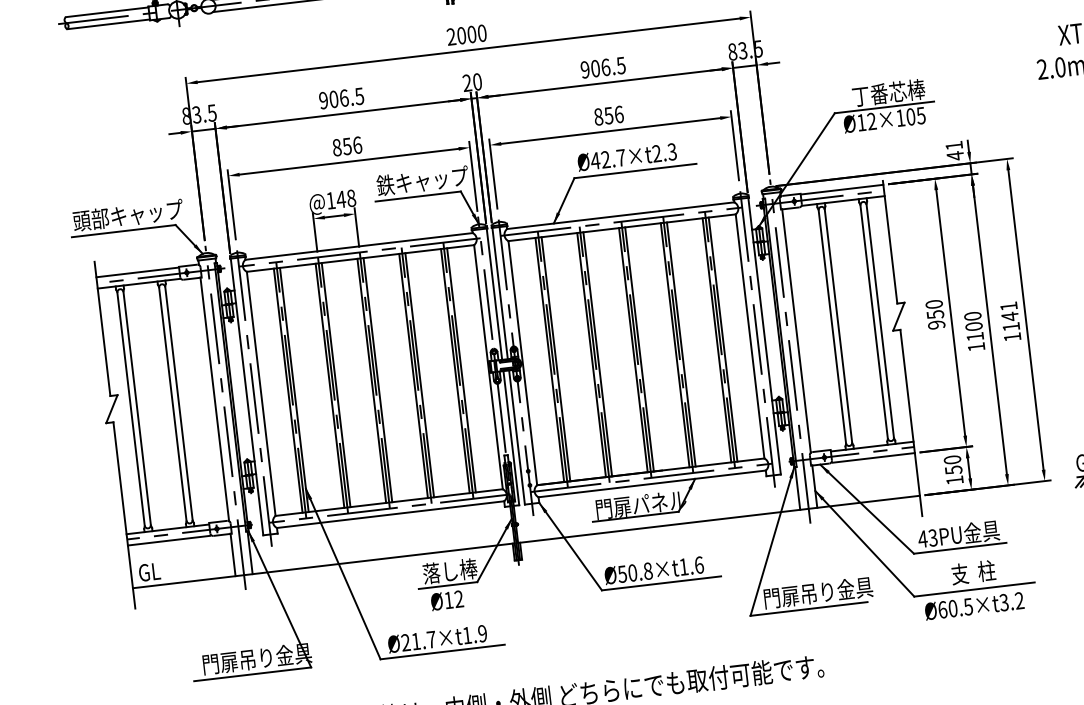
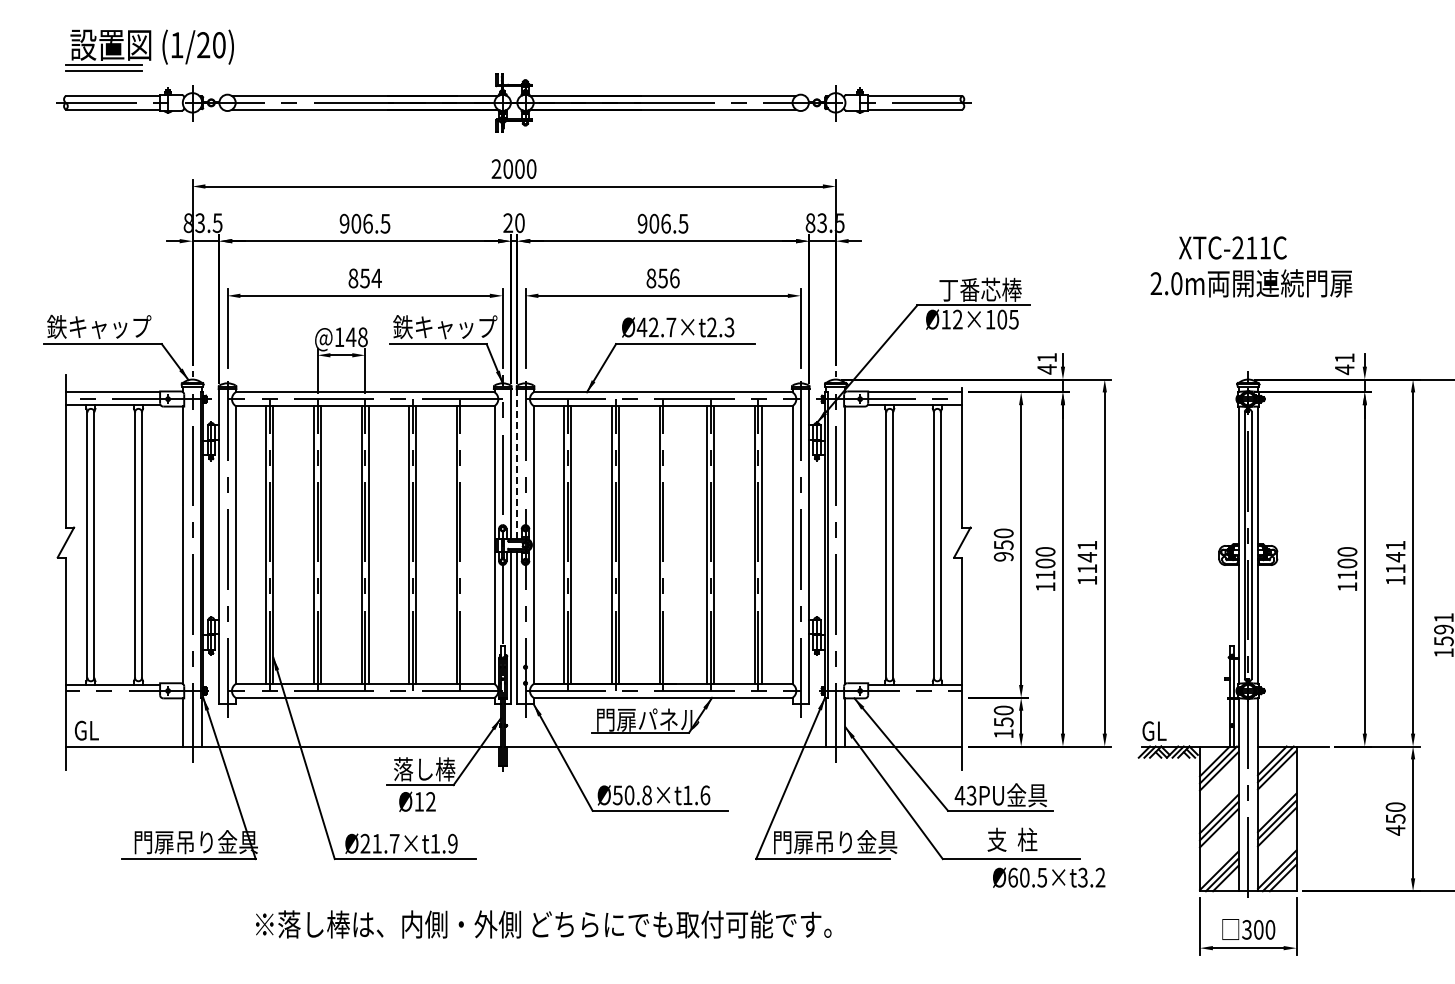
text: (357, 145) -> (376, 278), 856 -> 854
text: (127, 215) -> (109, 326), 頭部キャップ -> 鉄キャップ
line: (500, 293) -> (517, 463), solid -> dashed
line: (639, 349) -> (666, 545), removed
line: (461, 370) -> (463, 545), removed
line: (873, 457) -> (915, 697), removed
line: (168, 540) -> (112, 697), removed
text: (974, 605) -> (1049, 877), moved

